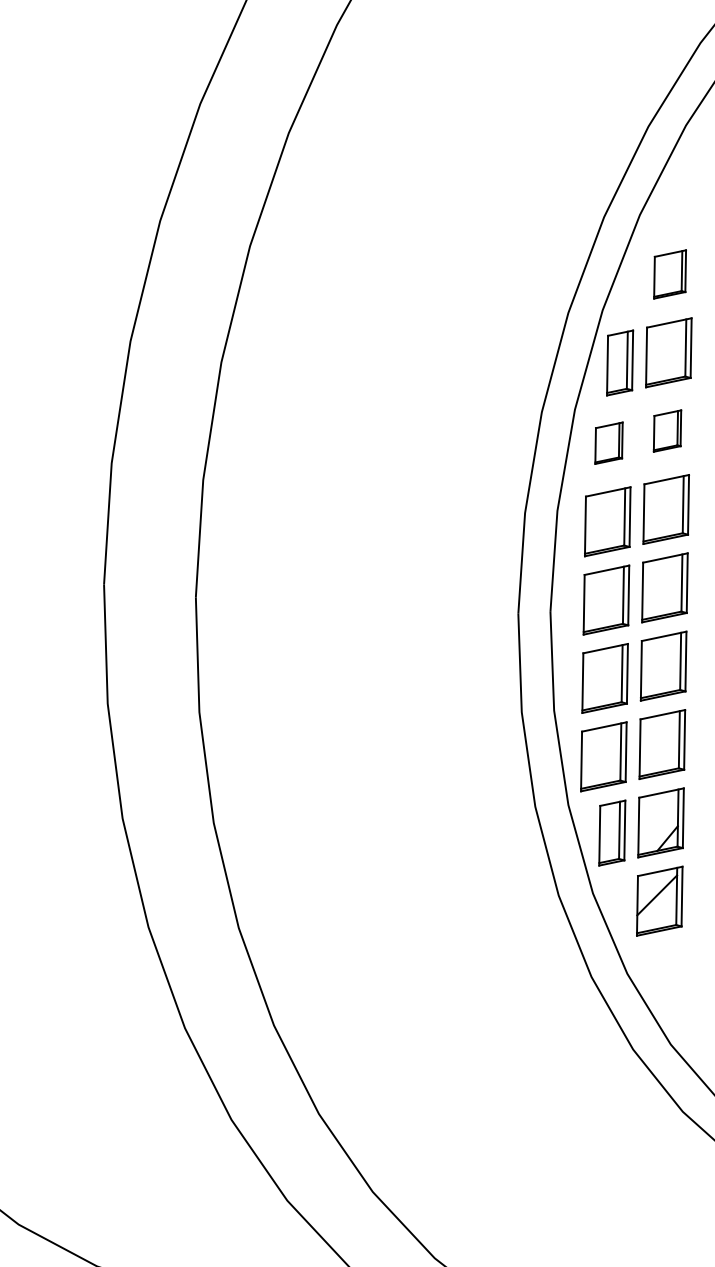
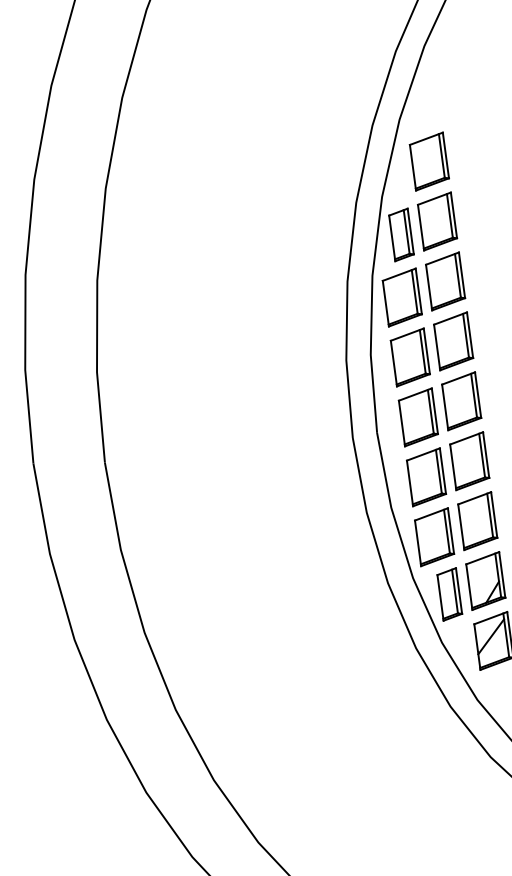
part: (669, 274) -> (428, 161), size x1.43
part: (667, 430) -> (445, 280), size x1.67
part: (608, 442) -> (401, 296), size x1.67

